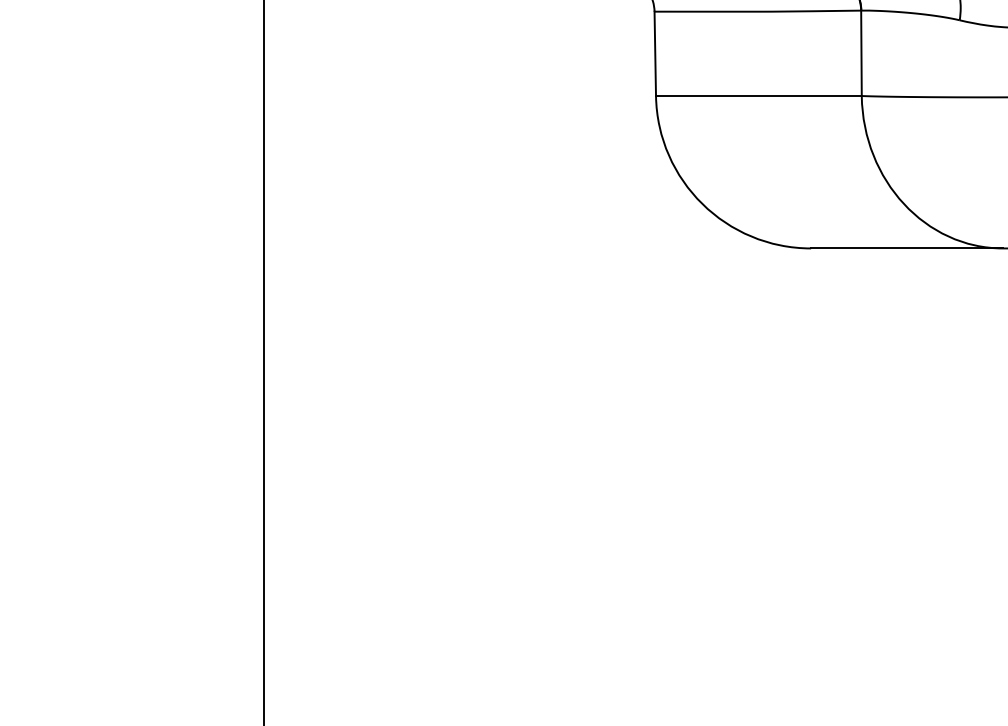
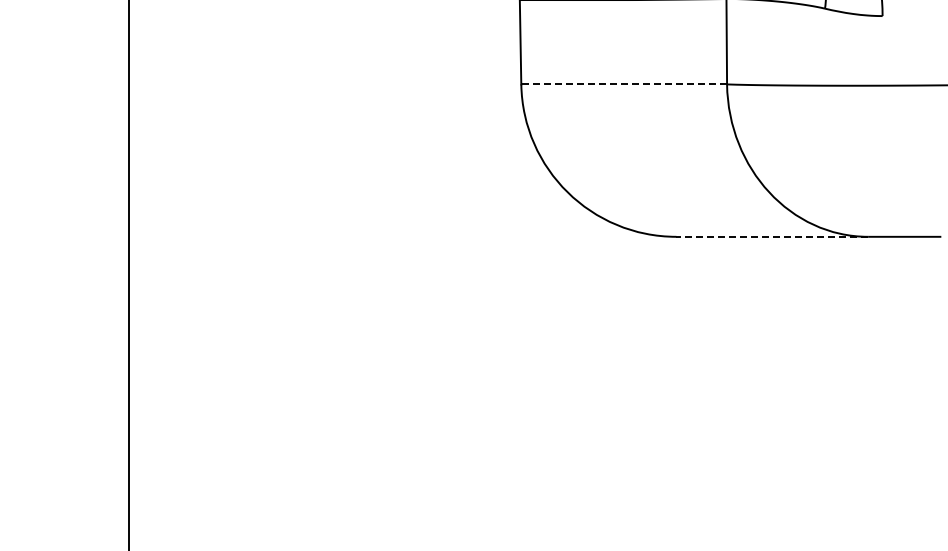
line: (758, 96) -> (623, 84), solid -> dashed
line: (906, 248) -> (771, 236), solid -> dashed

